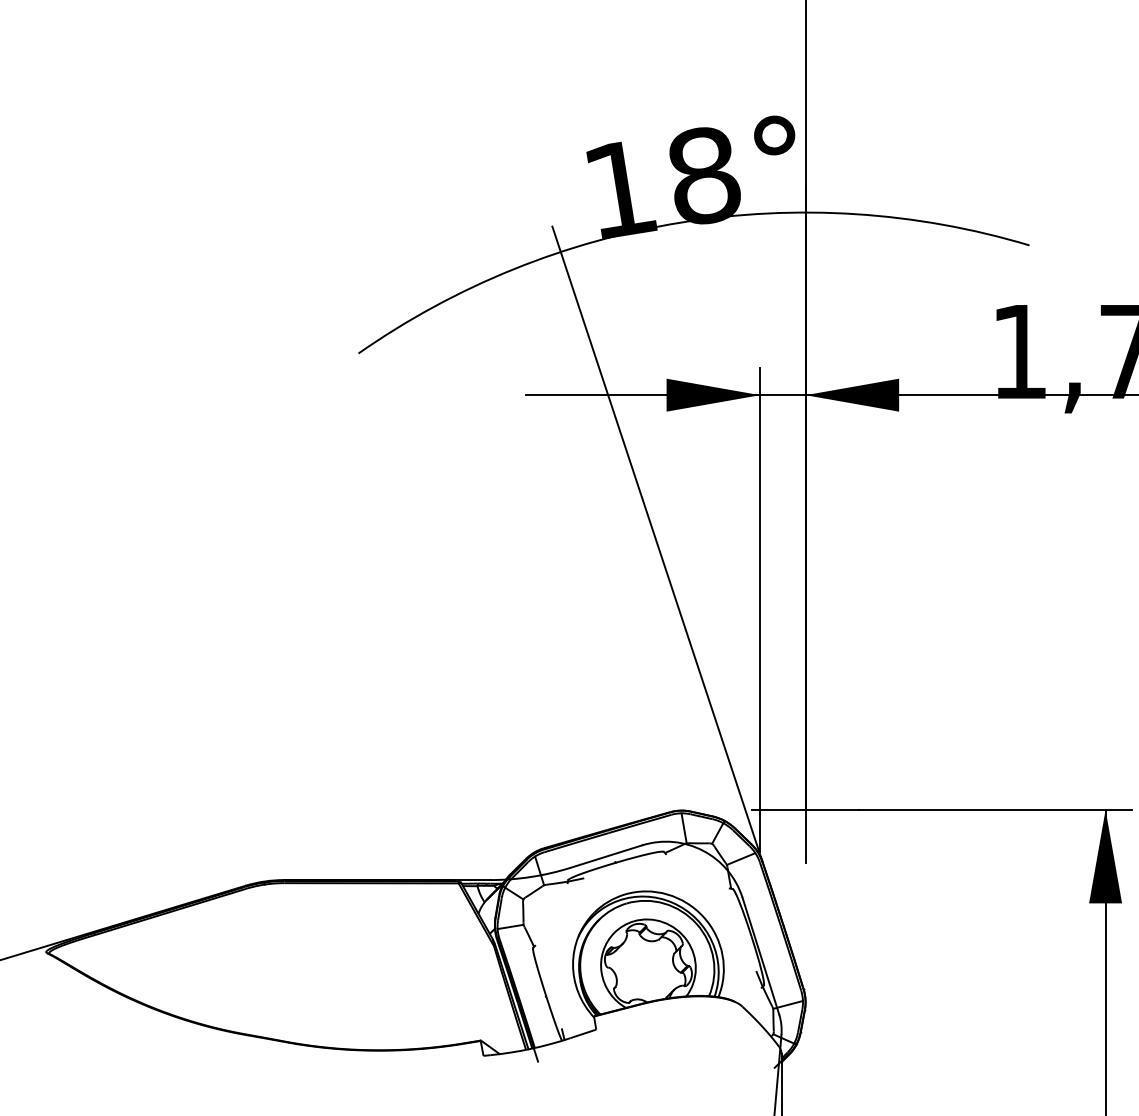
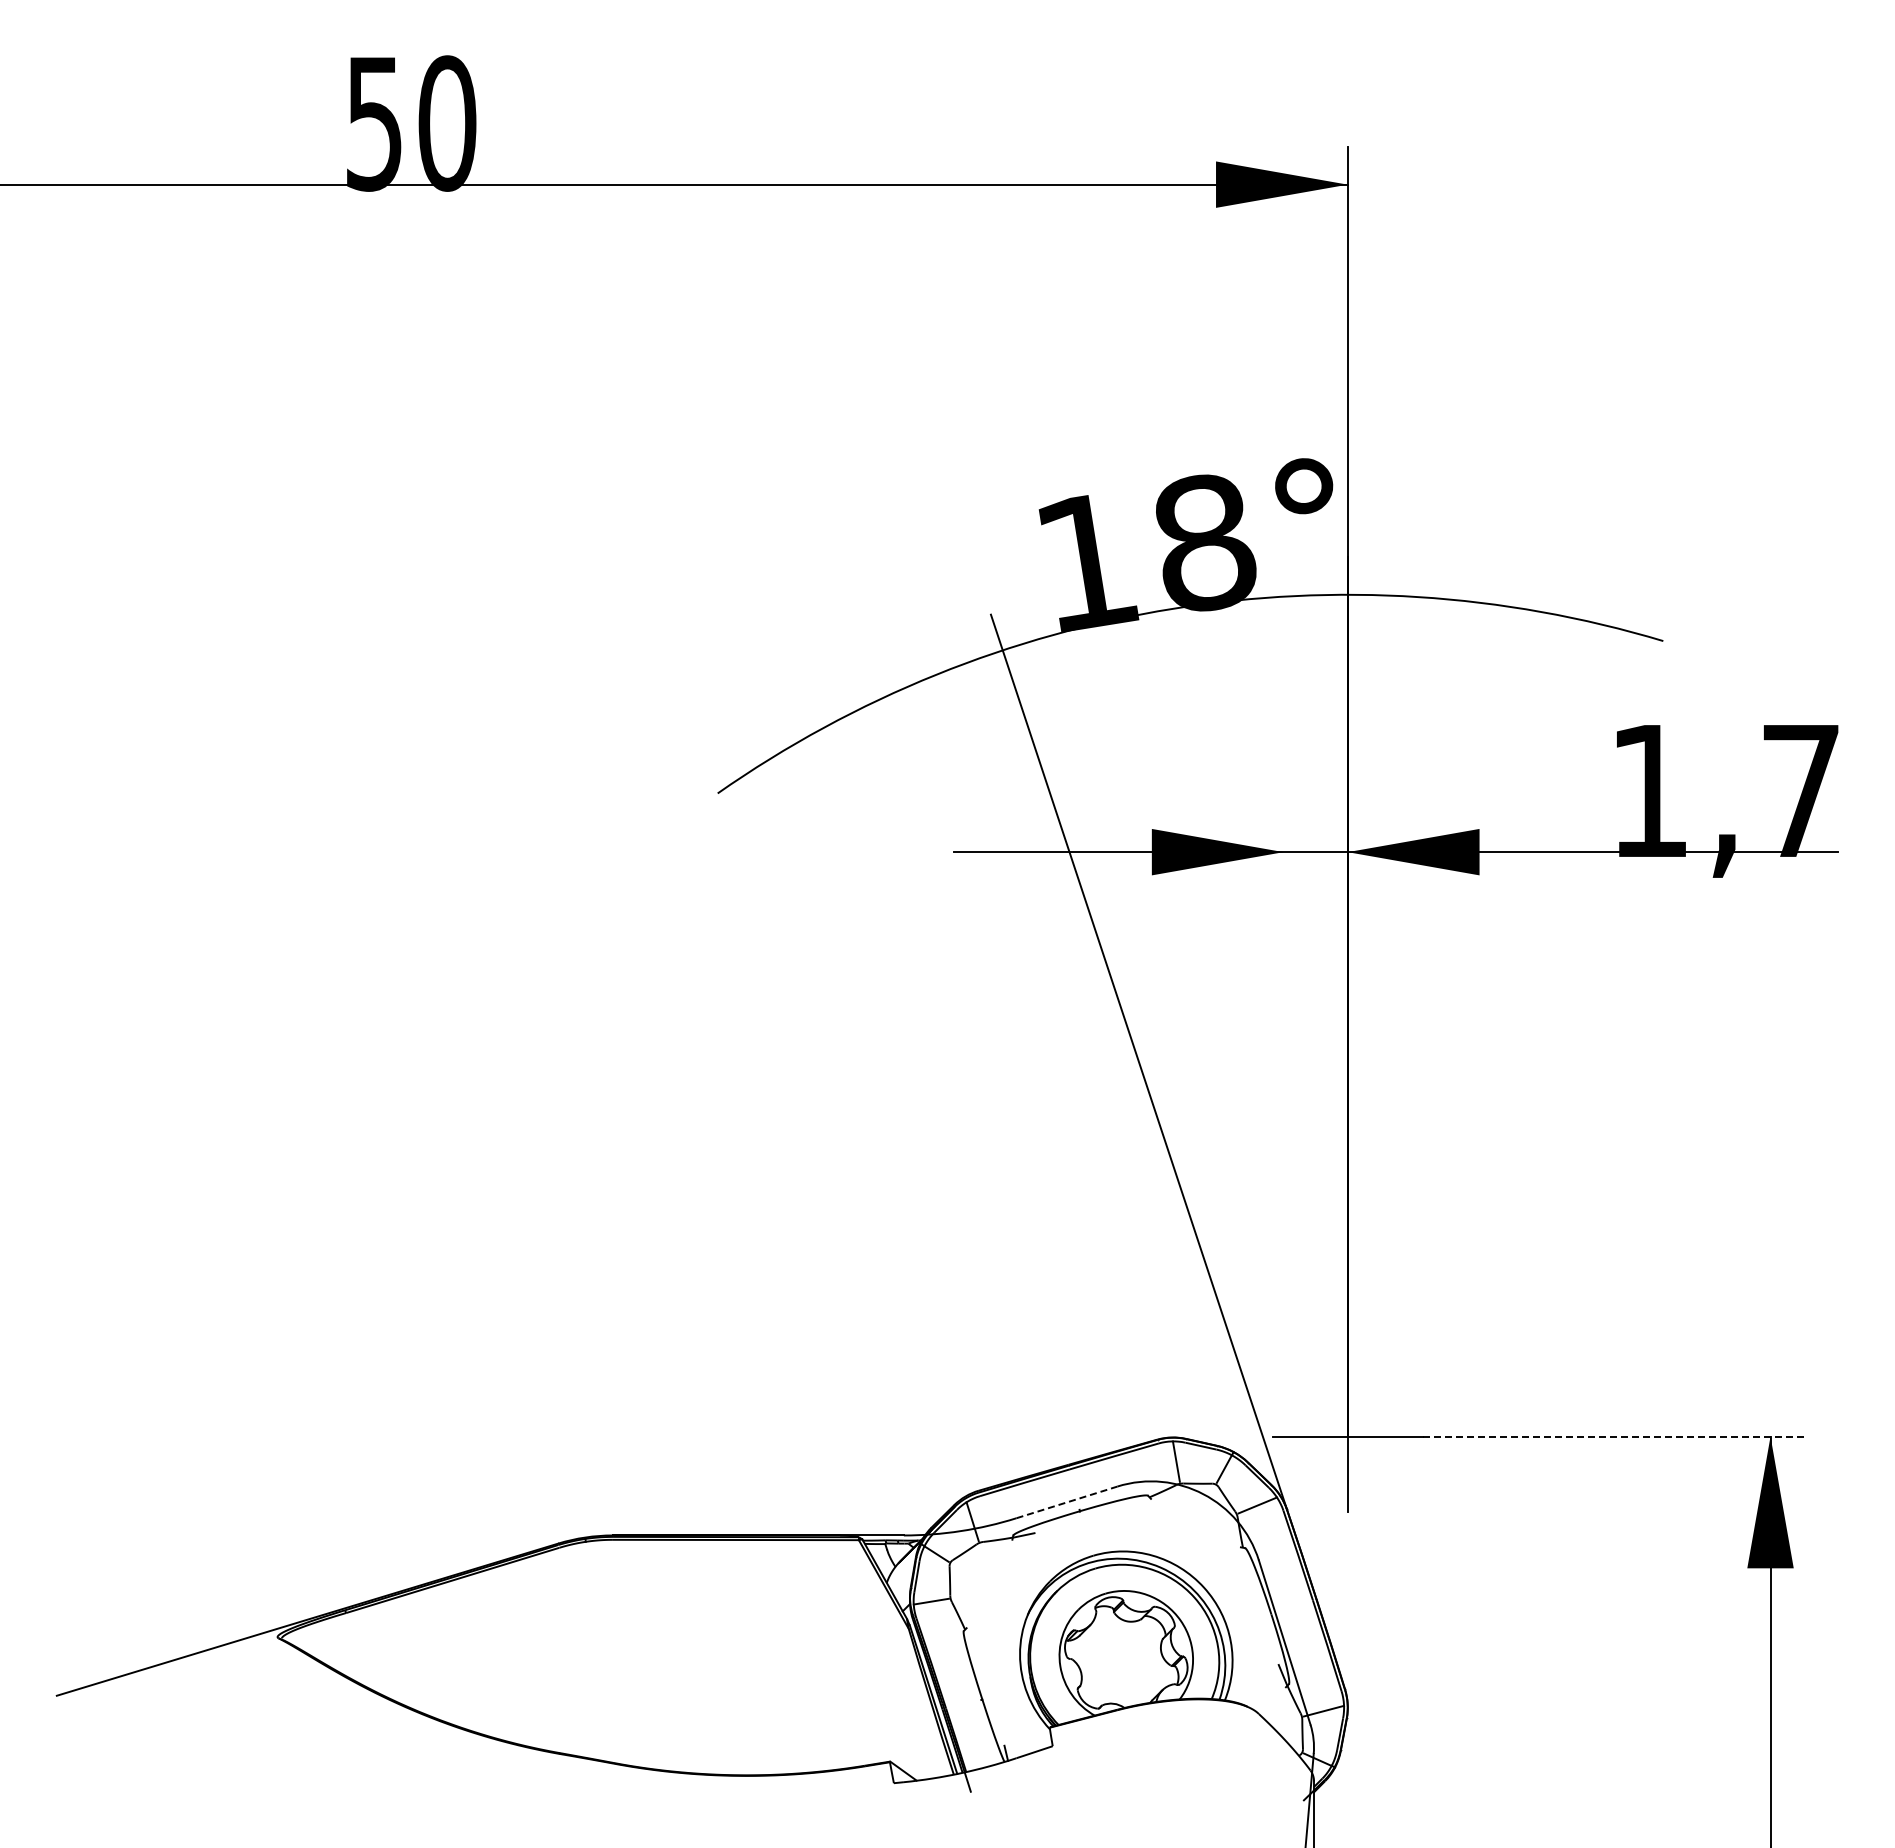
line: (759, 609) -> (1283, 1154), removed
line: (995, 809) -> (1615, 1436), solid -> dashed
line: (606, 856) -> (1066, 1502), solid -> dashed

